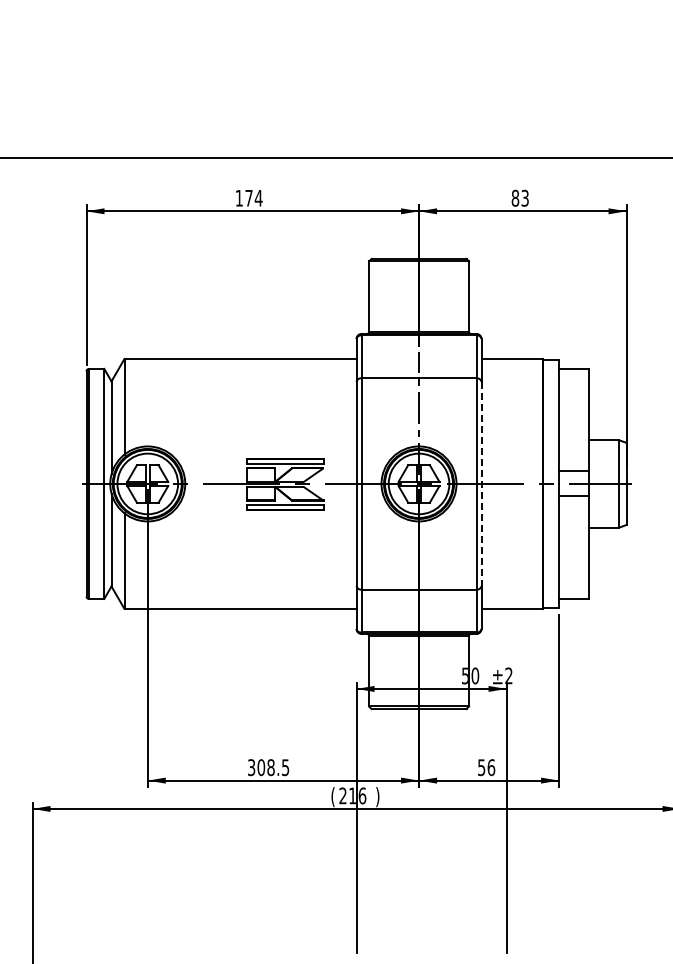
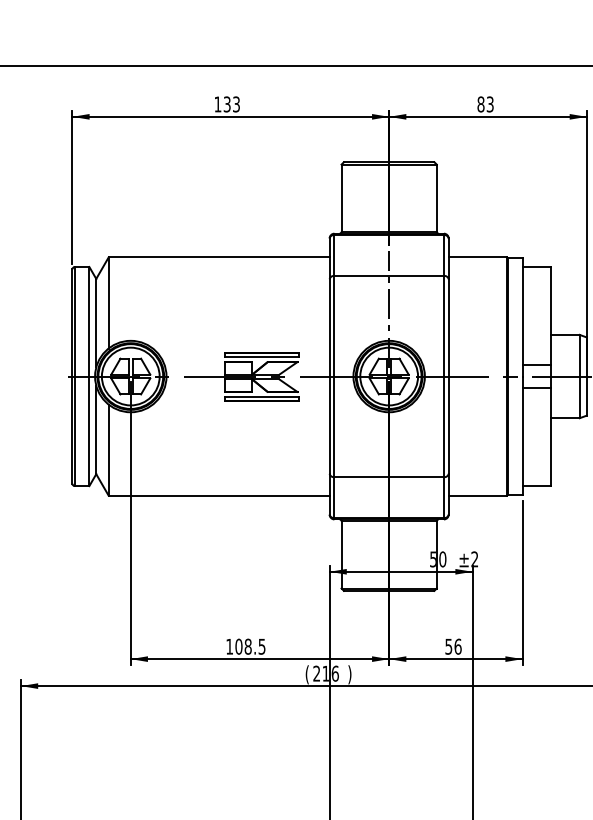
text: (253, 197) -> (231, 103), 174 -> 133
line: (481, 484) -> (448, 377), dashed -> solid
text: (251, 767) -> (229, 646), 308.5 -> 108.5

